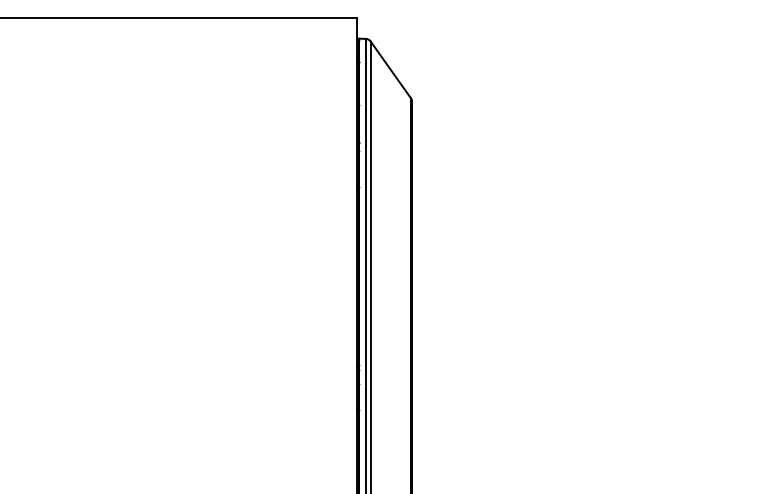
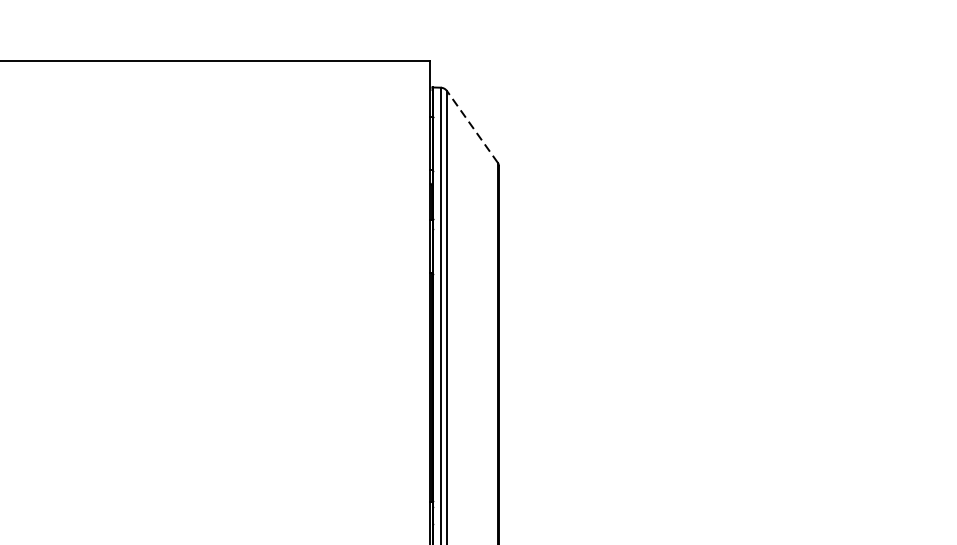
line: (390, 69) -> (472, 126), solid -> dashed

